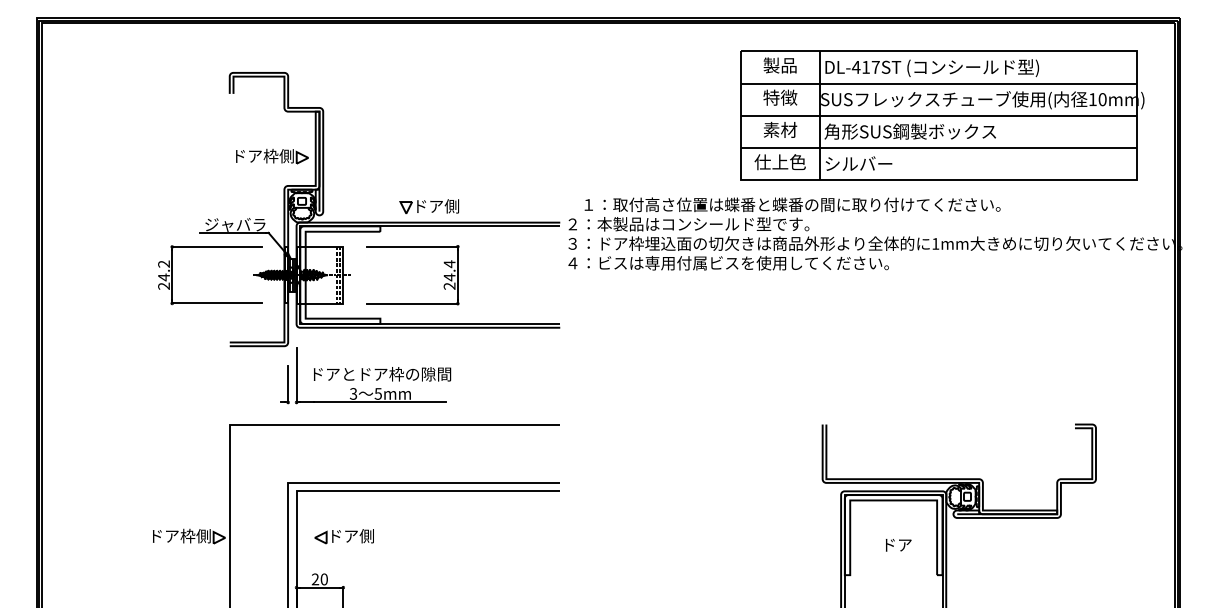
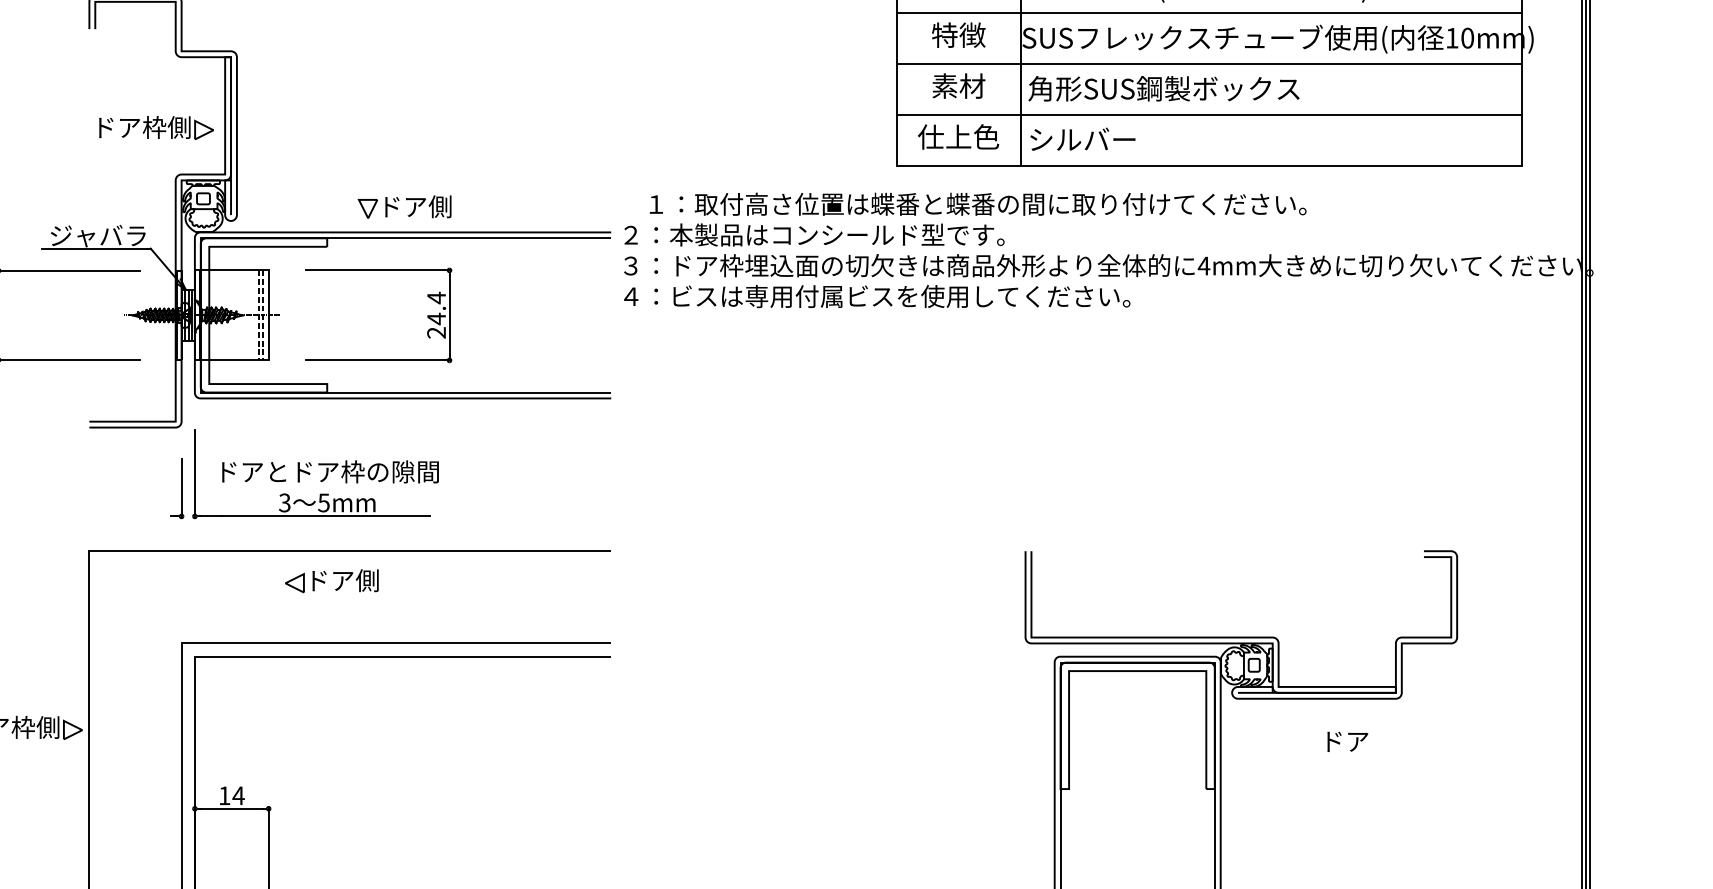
text: (935, 243) -> (1203, 265), 1mm -> 4mm
part: (343, 536) -> (330, 581), moved
text: (898, 545) -> (1347, 742), moved
text: (319, 579) -> (231, 795), 20 -> 14

